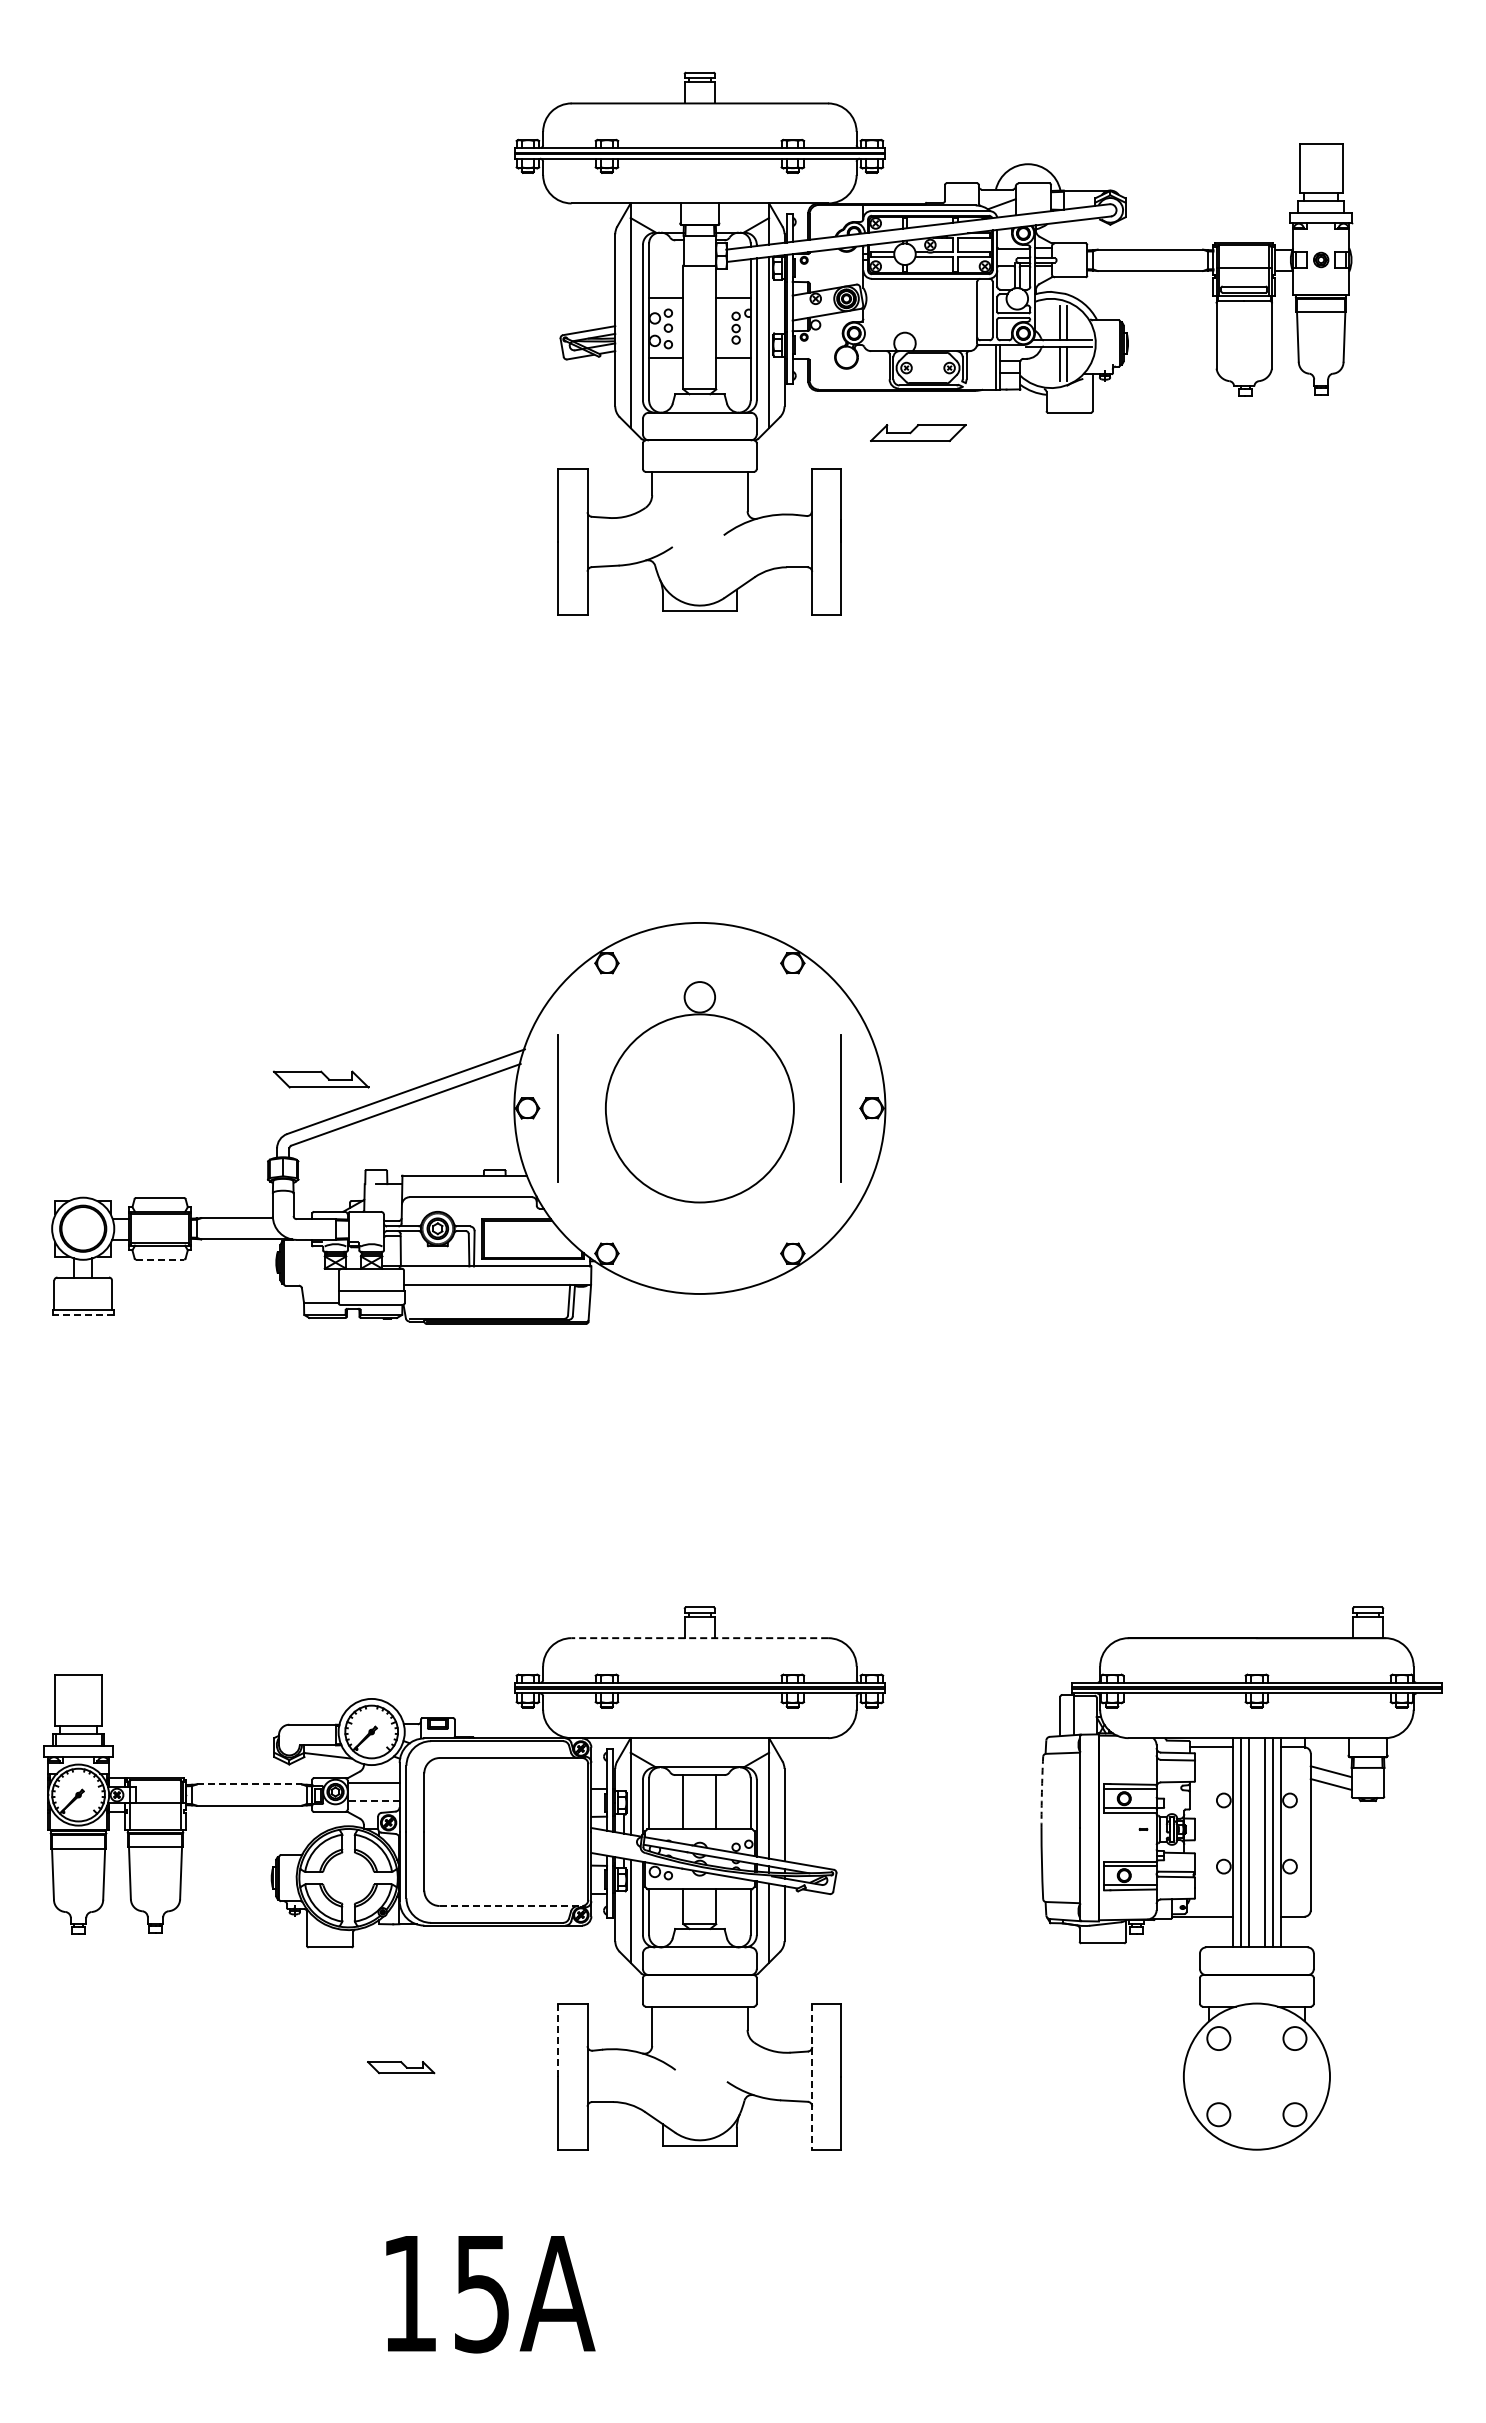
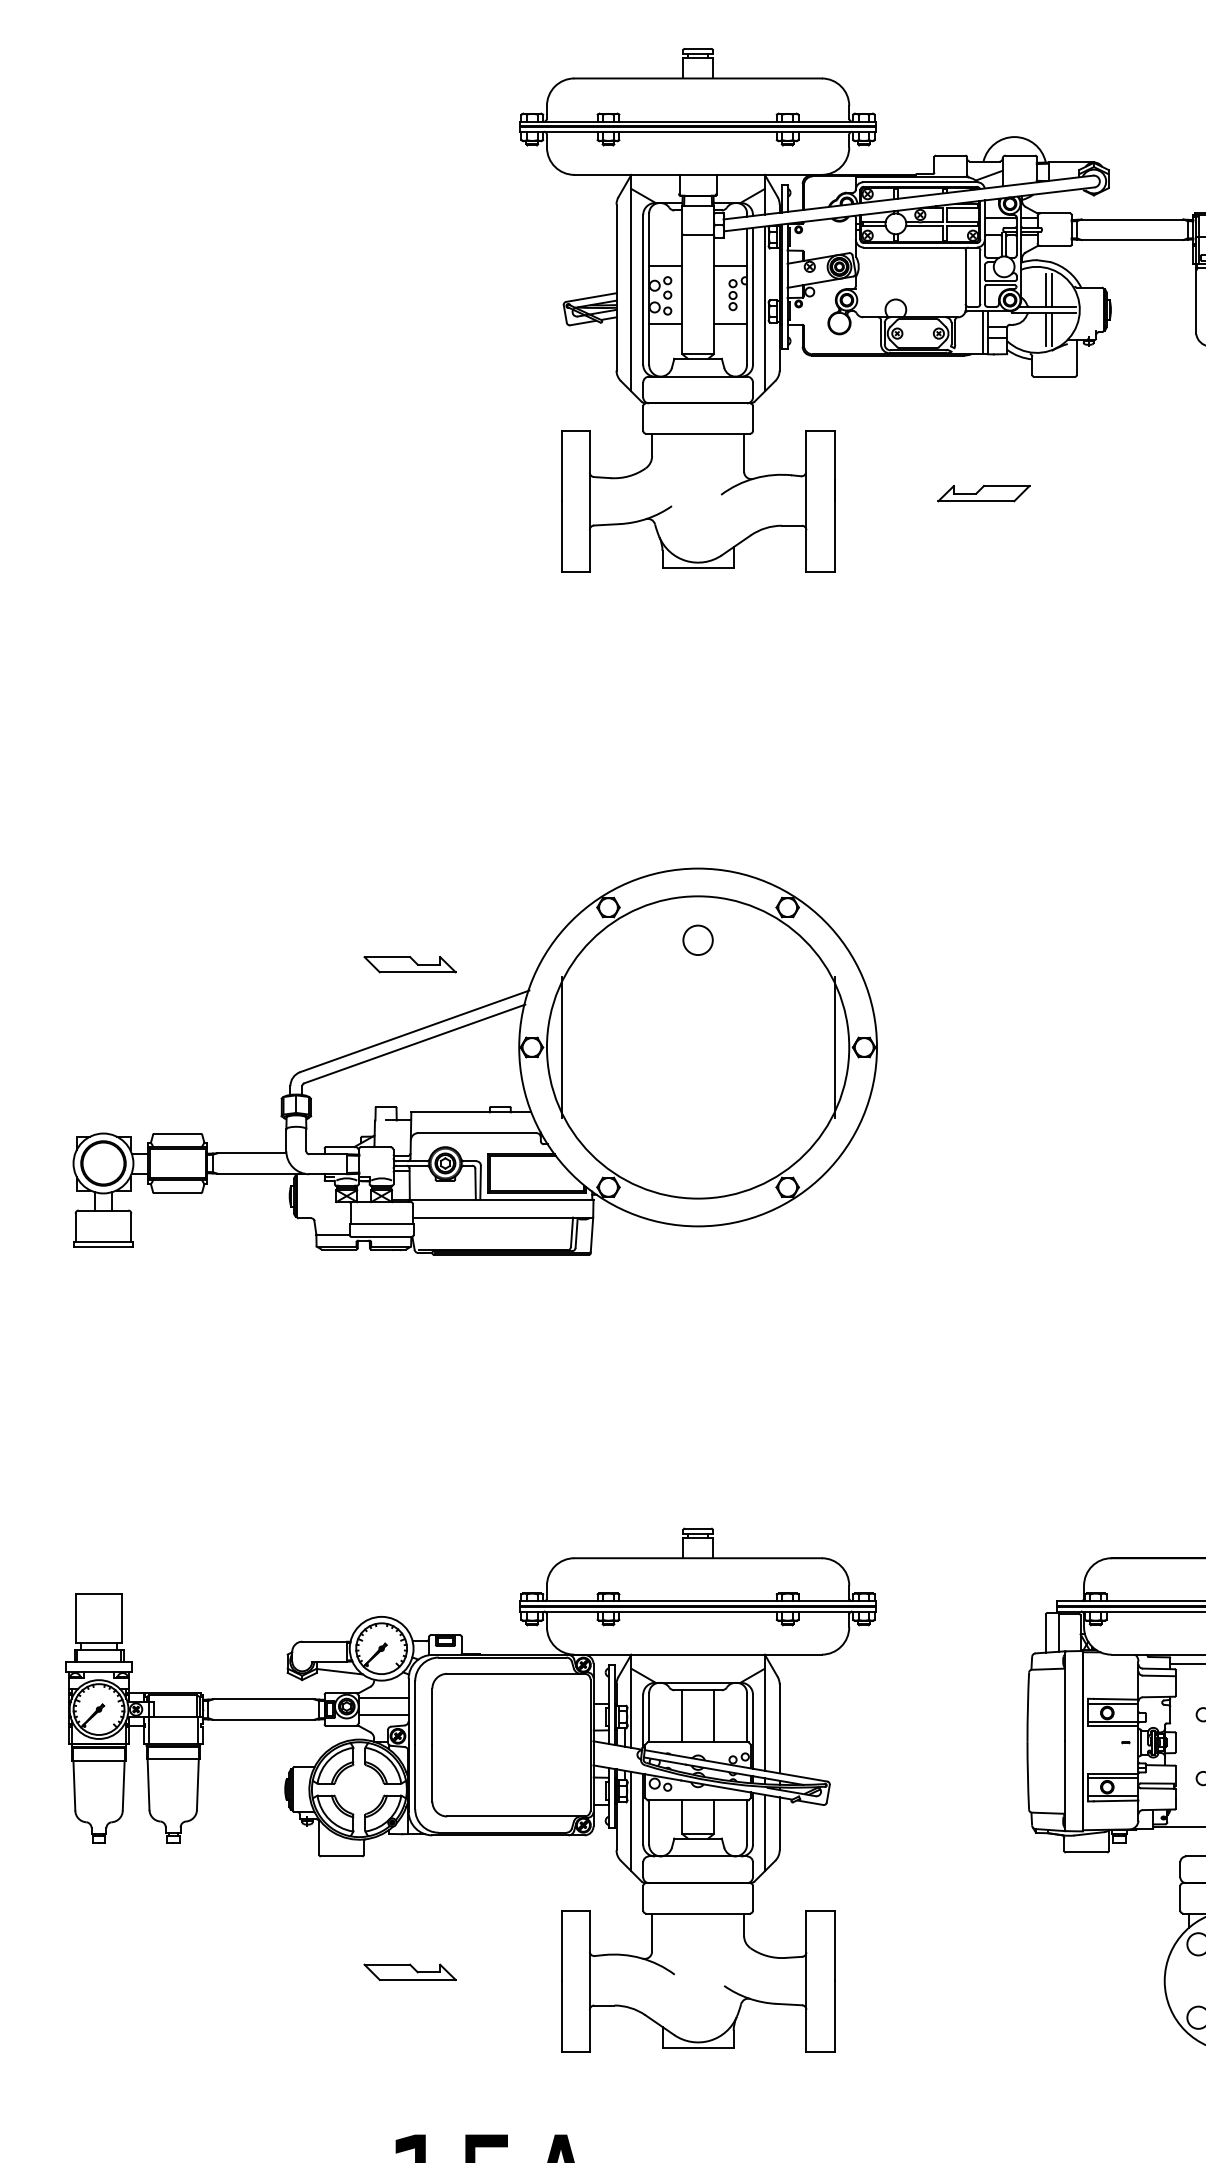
part: (918, 432) -> (984, 493), moved
part: (320, 1079) -> (409, 964), moved
circle: (699, 1108) -> (697, 1047), size x1.67
line: (160, 1259) -> (178, 1193), dashed -> solid
line: (82, 1315) -> (102, 1247), dashed -> solid
line: (699, 1638) -> (697, 1558), dashed -> solid
line: (249, 1784) -> (263, 1699), dashed -> solid
arc: (1041, 1792) -> (1027, 1707), dashed -> solid
line: (373, 1800) -> (383, 1714), dashed -> solid
line: (511, 1906) -> (516, 1816), dashed -> solid
line: (558, 2040) -> (561, 1946), dashed -> solid
part: (400, 2067) -> (409, 1972), size x1.43
line: (812, 2077) -> (806, 1981), dashed -> solid

